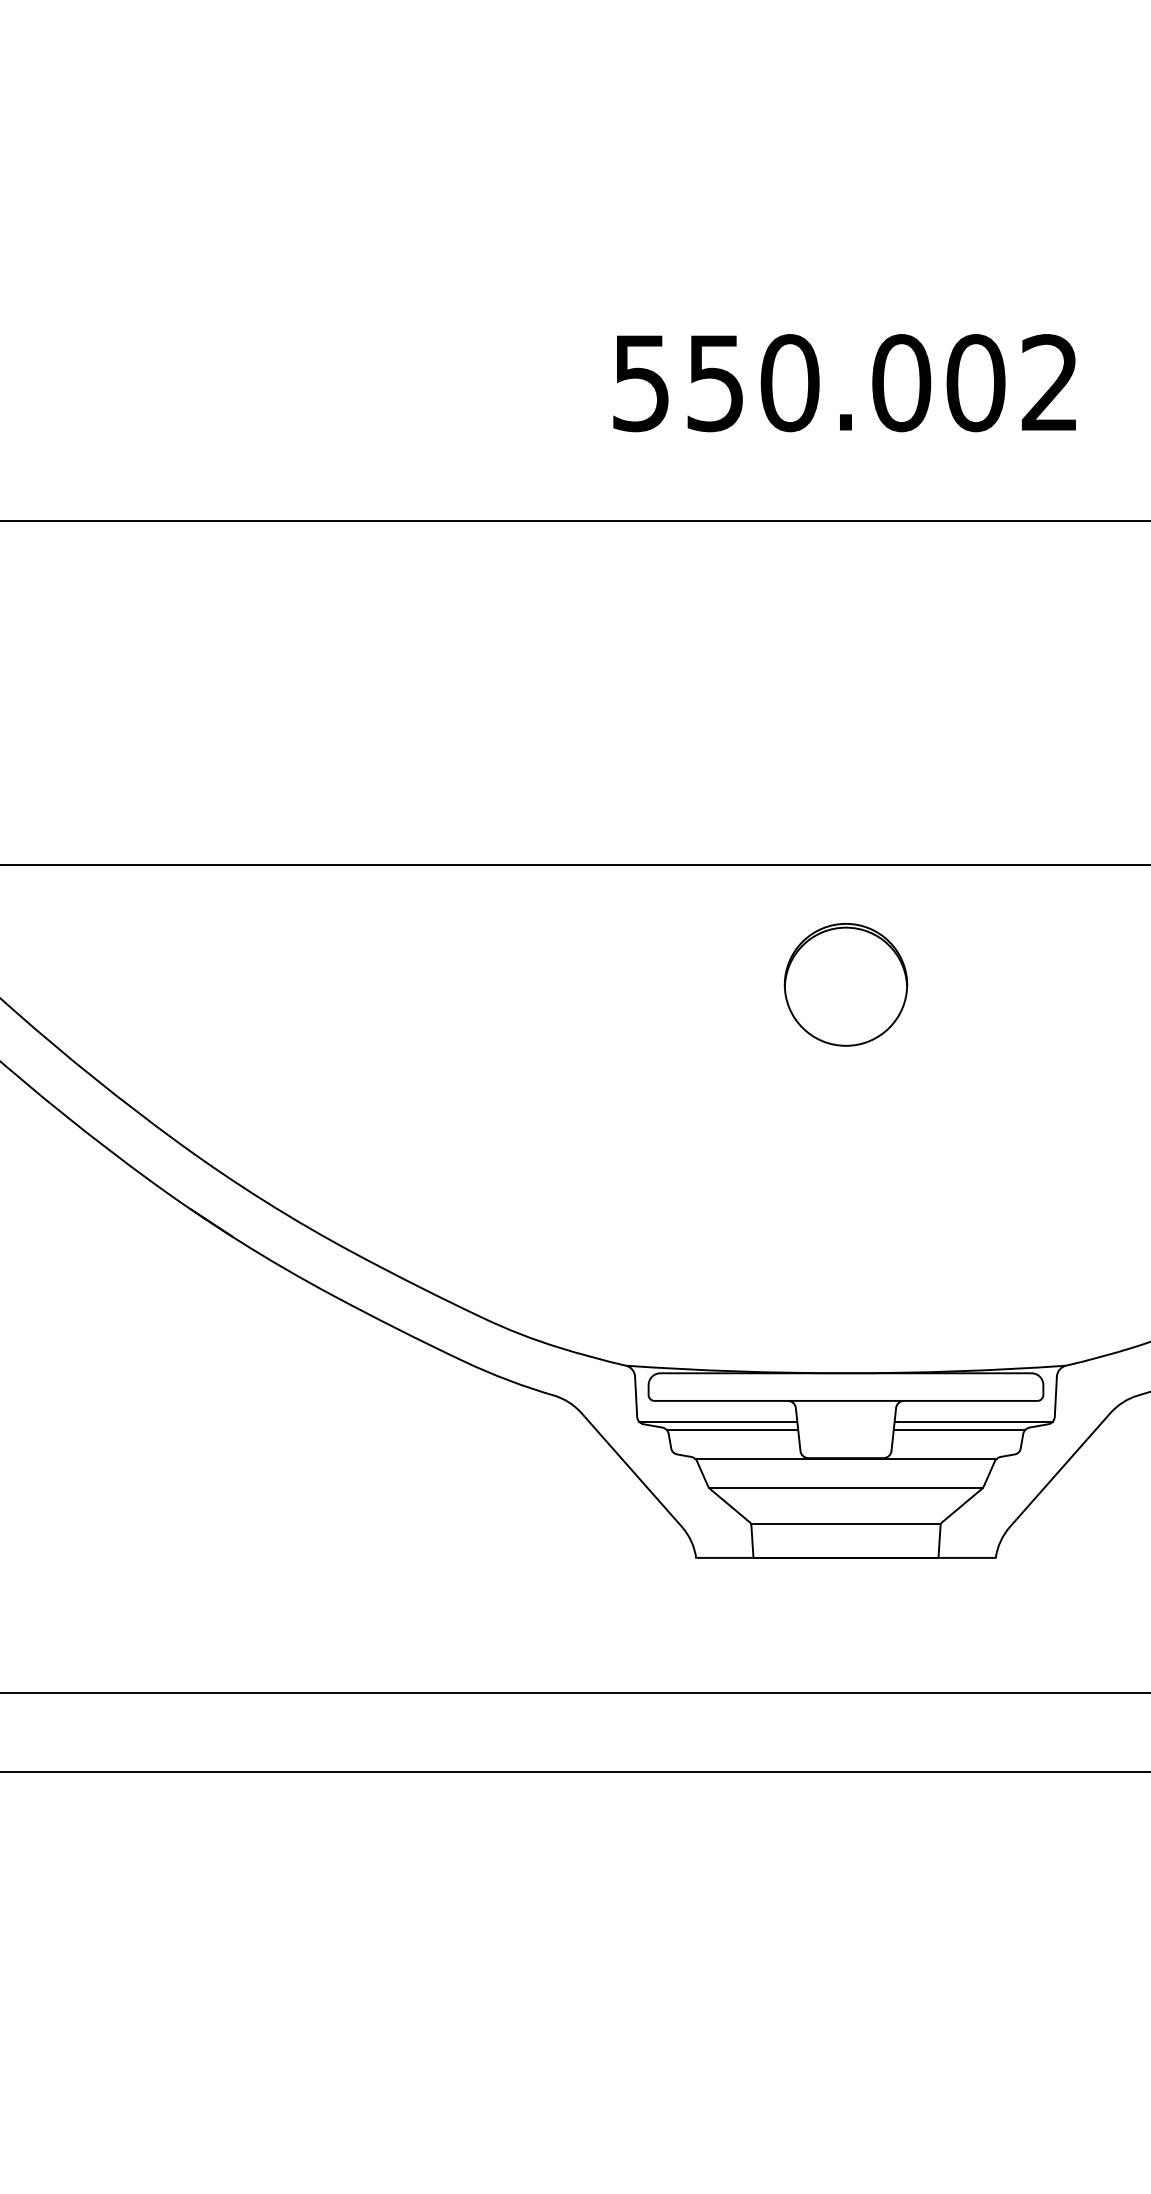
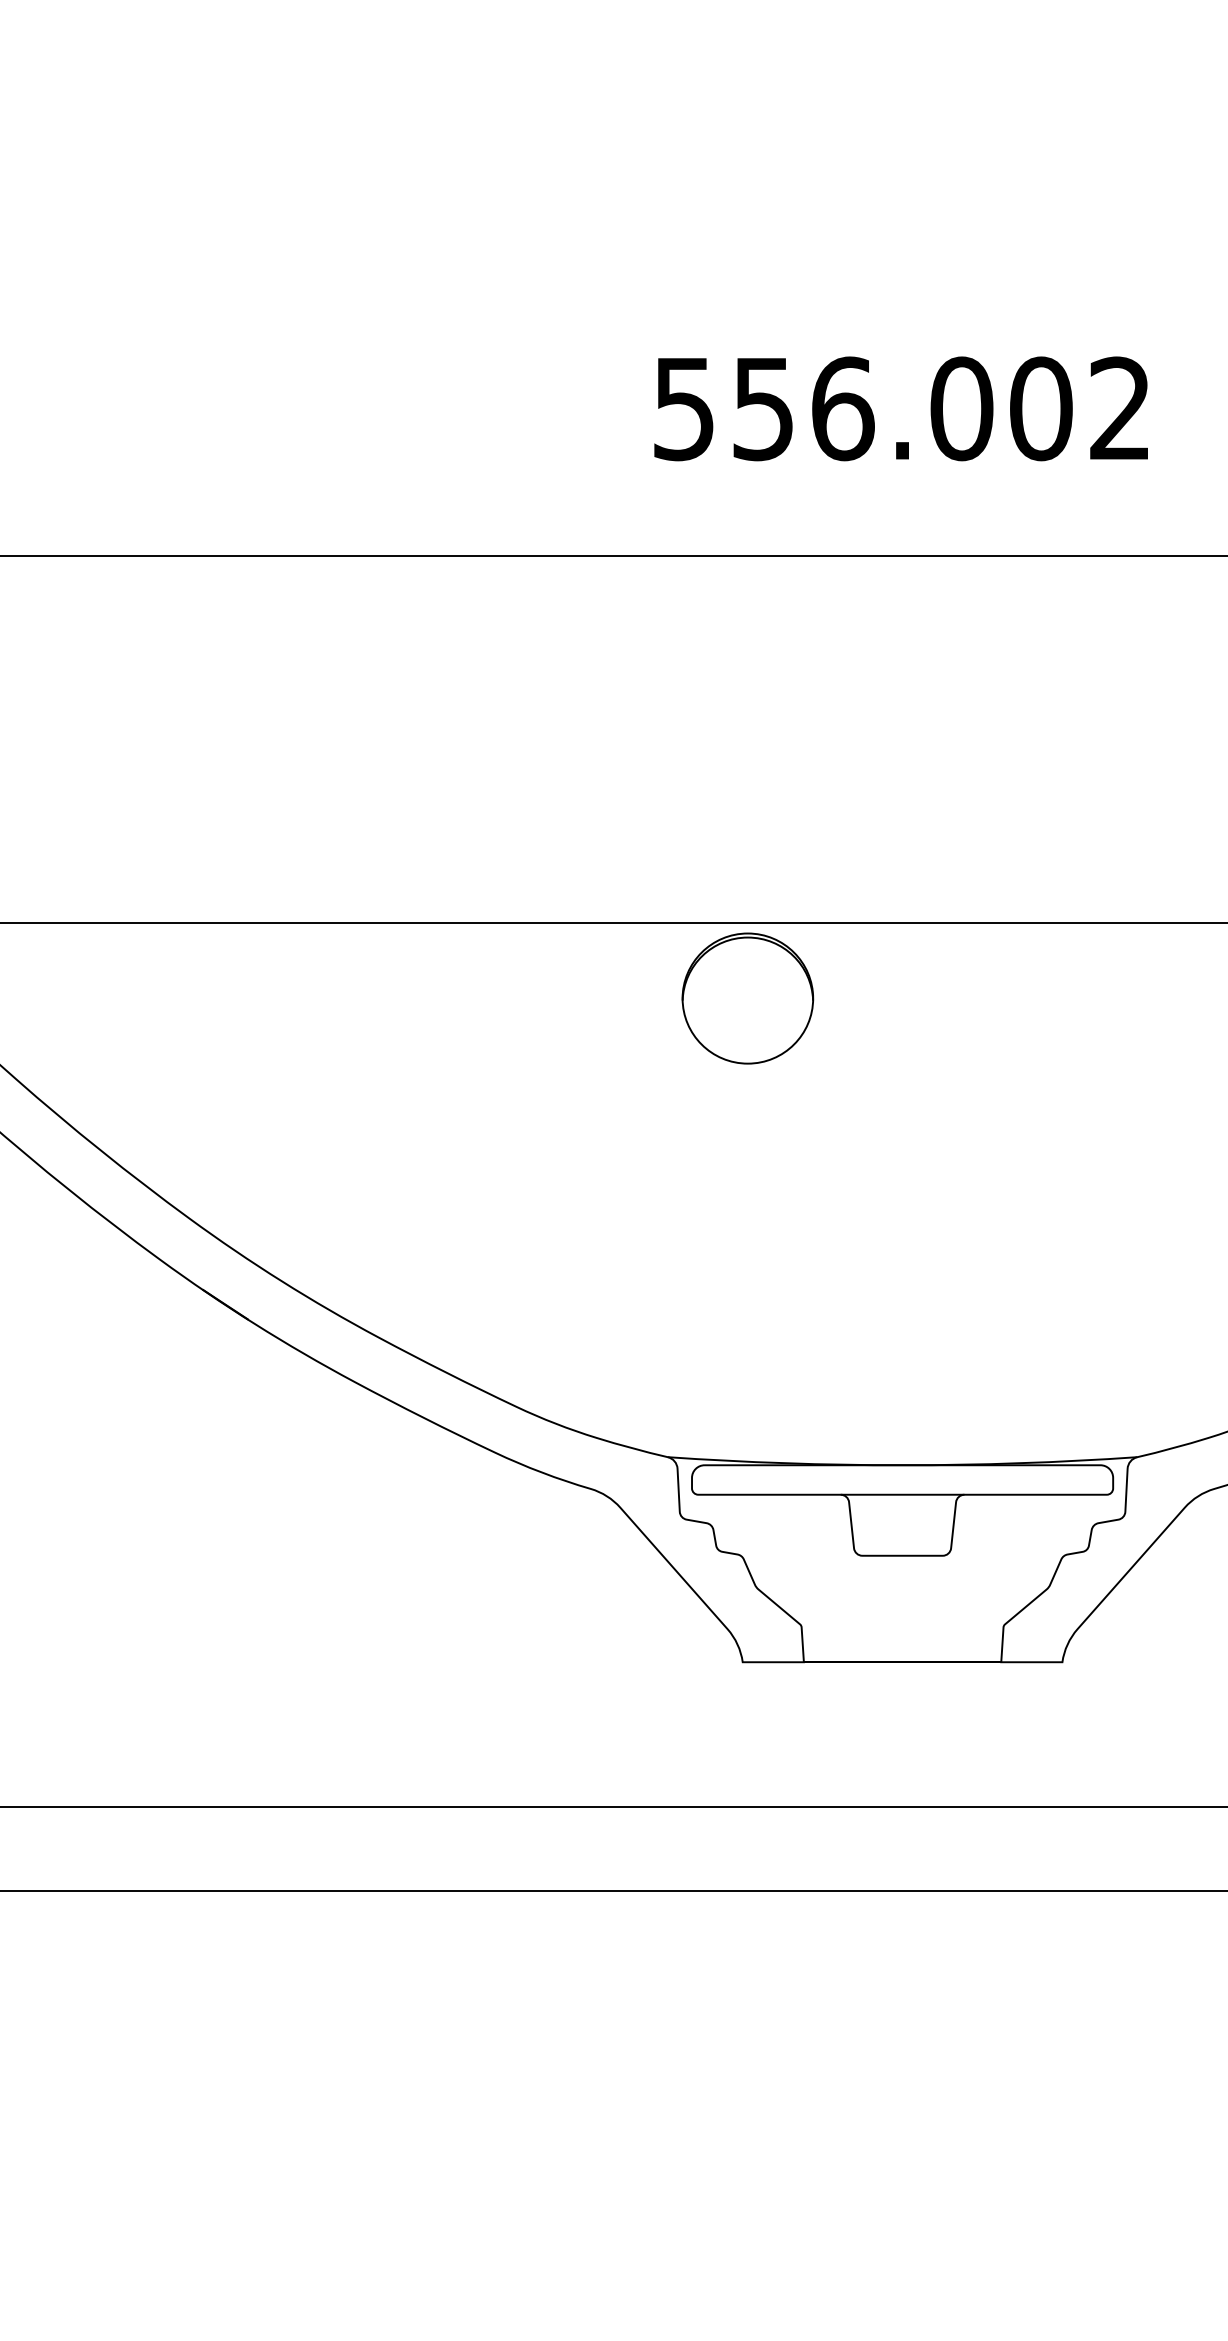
text: (790, 383) -> (843, 409), 550.002 -> 556.002
part: (845, 984) -> (747, 998), moved
line: (718, 1421) -> (766, 1516), removed
line: (973, 1421) -> (1038, 1516), removed
line: (732, 1429) -> (781, 1525), removed
line: (959, 1429) -> (1023, 1525), removed
line: (845, 1458) -> (902, 1556), removed
line: (845, 1487) -> (902, 1587), removed
line: (845, 1523) -> (902, 1625), removed

